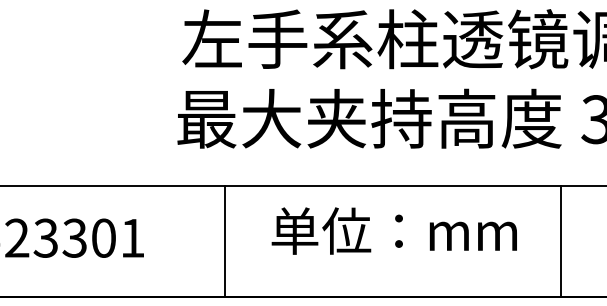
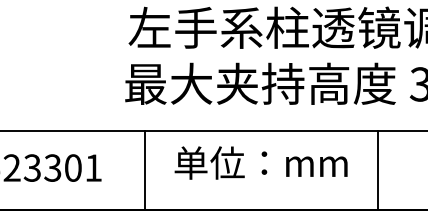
text: (393, 230) -> (260, 162), moved
line: (225, 241) -> (145, 170), moved
line: (561, 241) -> (378, 170), moved

